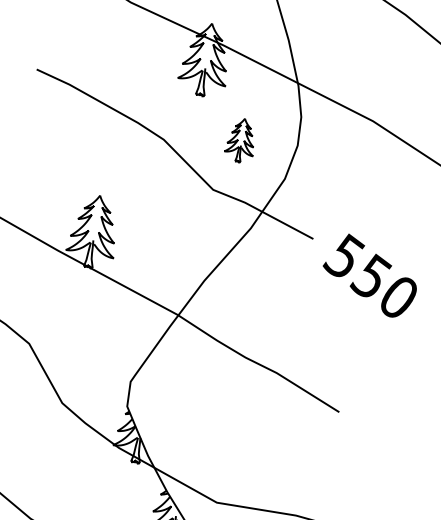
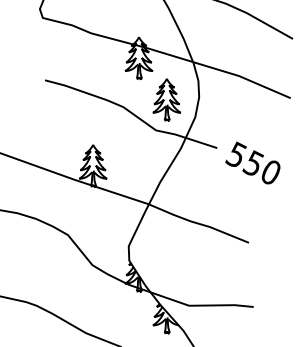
part: (240, 139) -> (166, 99), size x1.67

